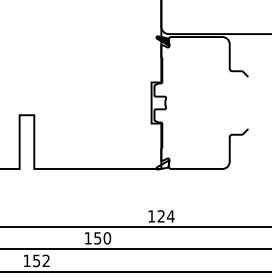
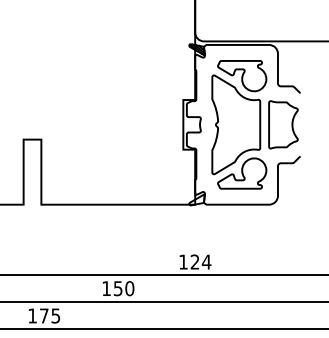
part: (210, 102) -> (254, 124), added
text: (41, 260) -> (50, 315), 152 -> 175

